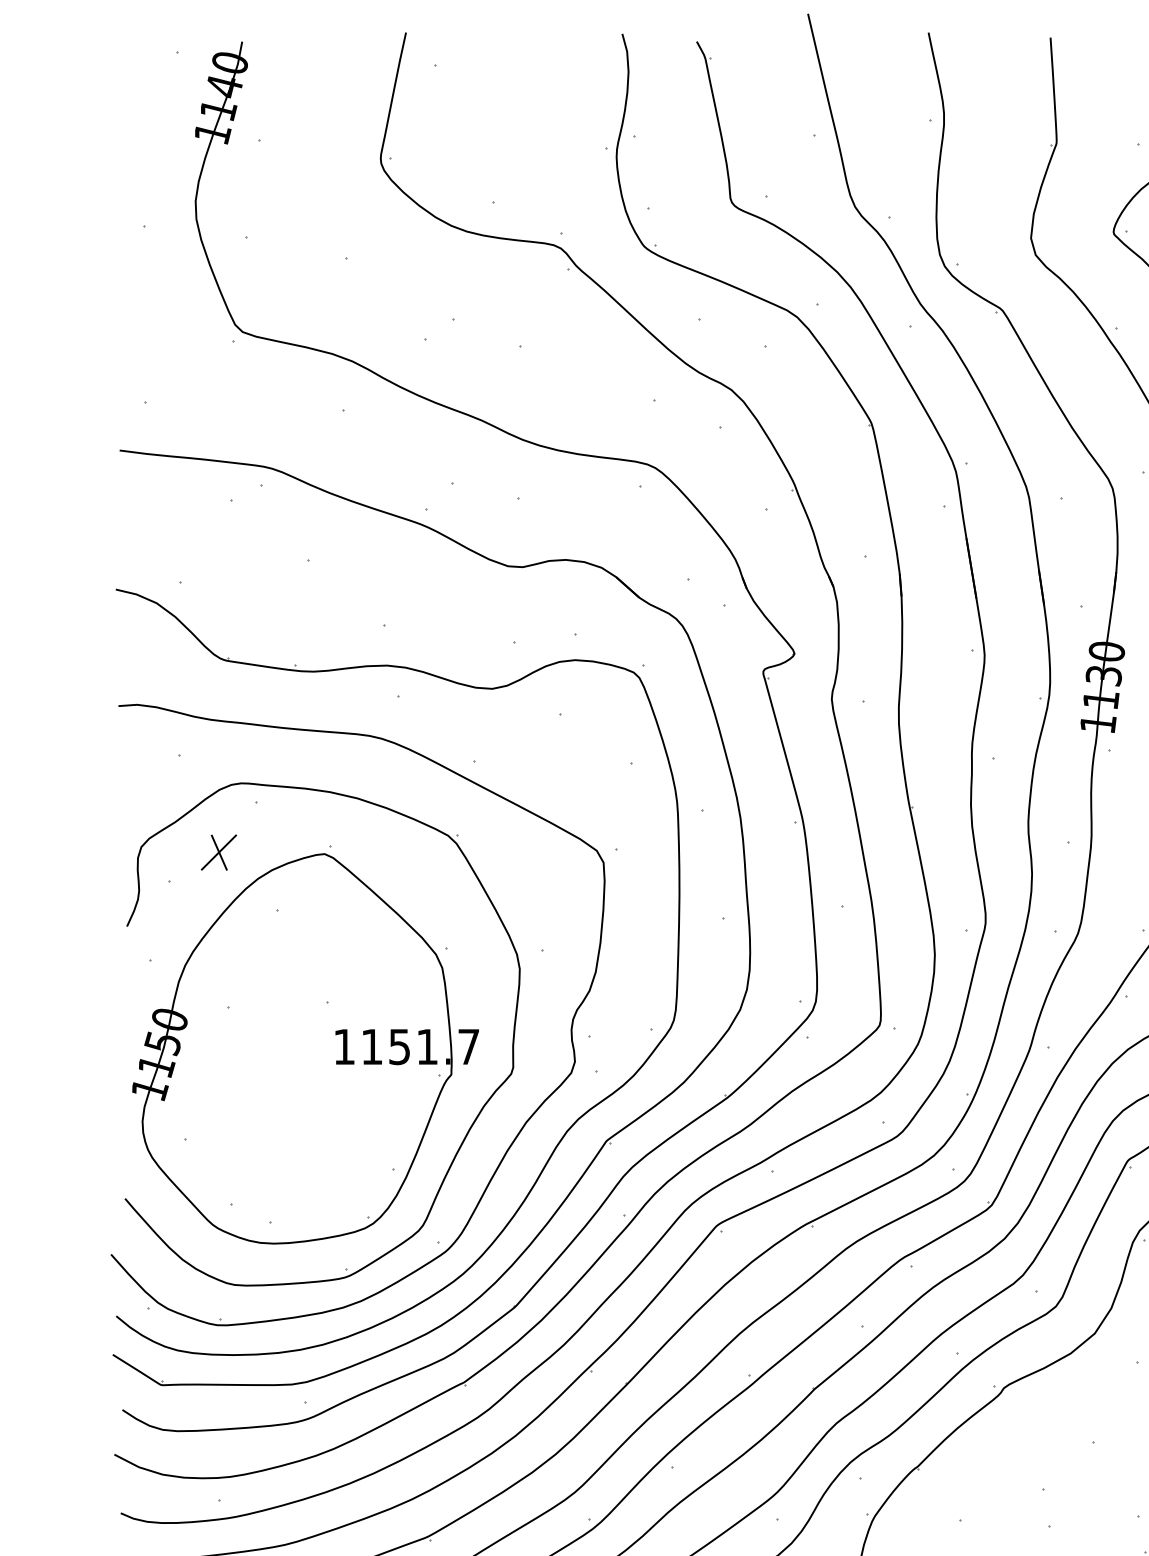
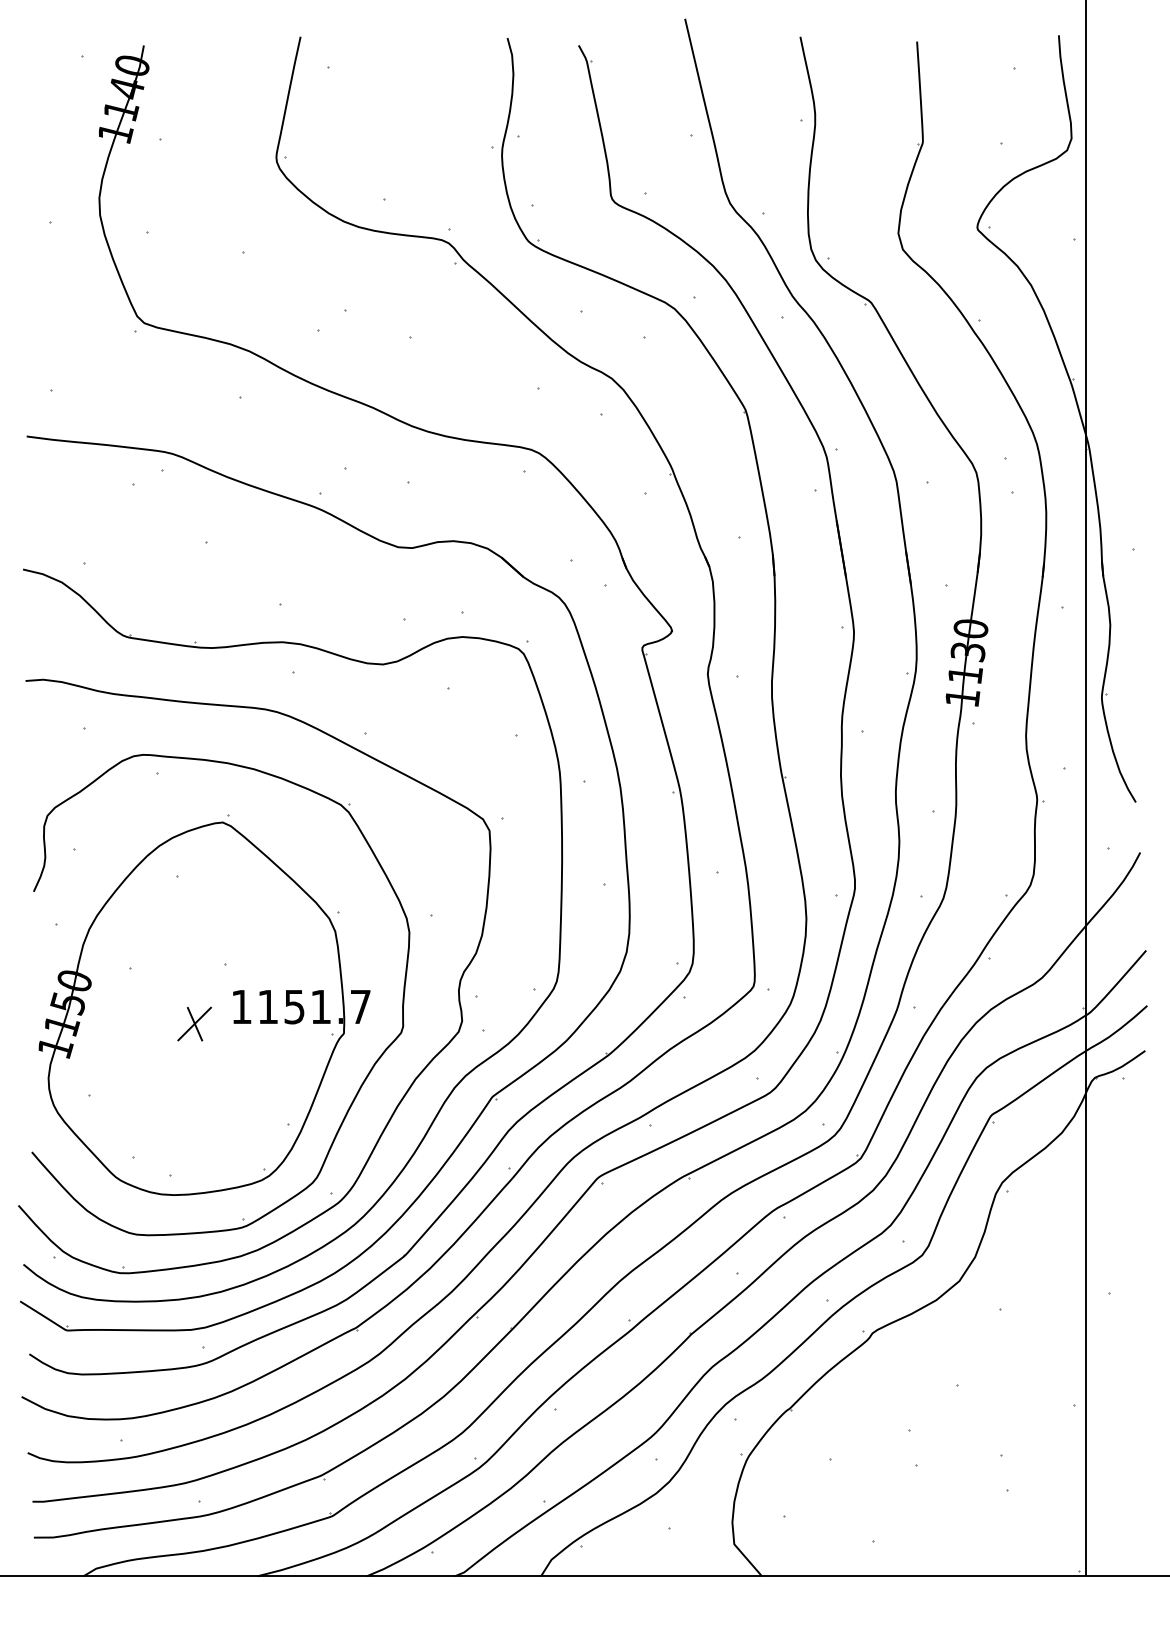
part: (218, 851) -> (194, 1023), moved

